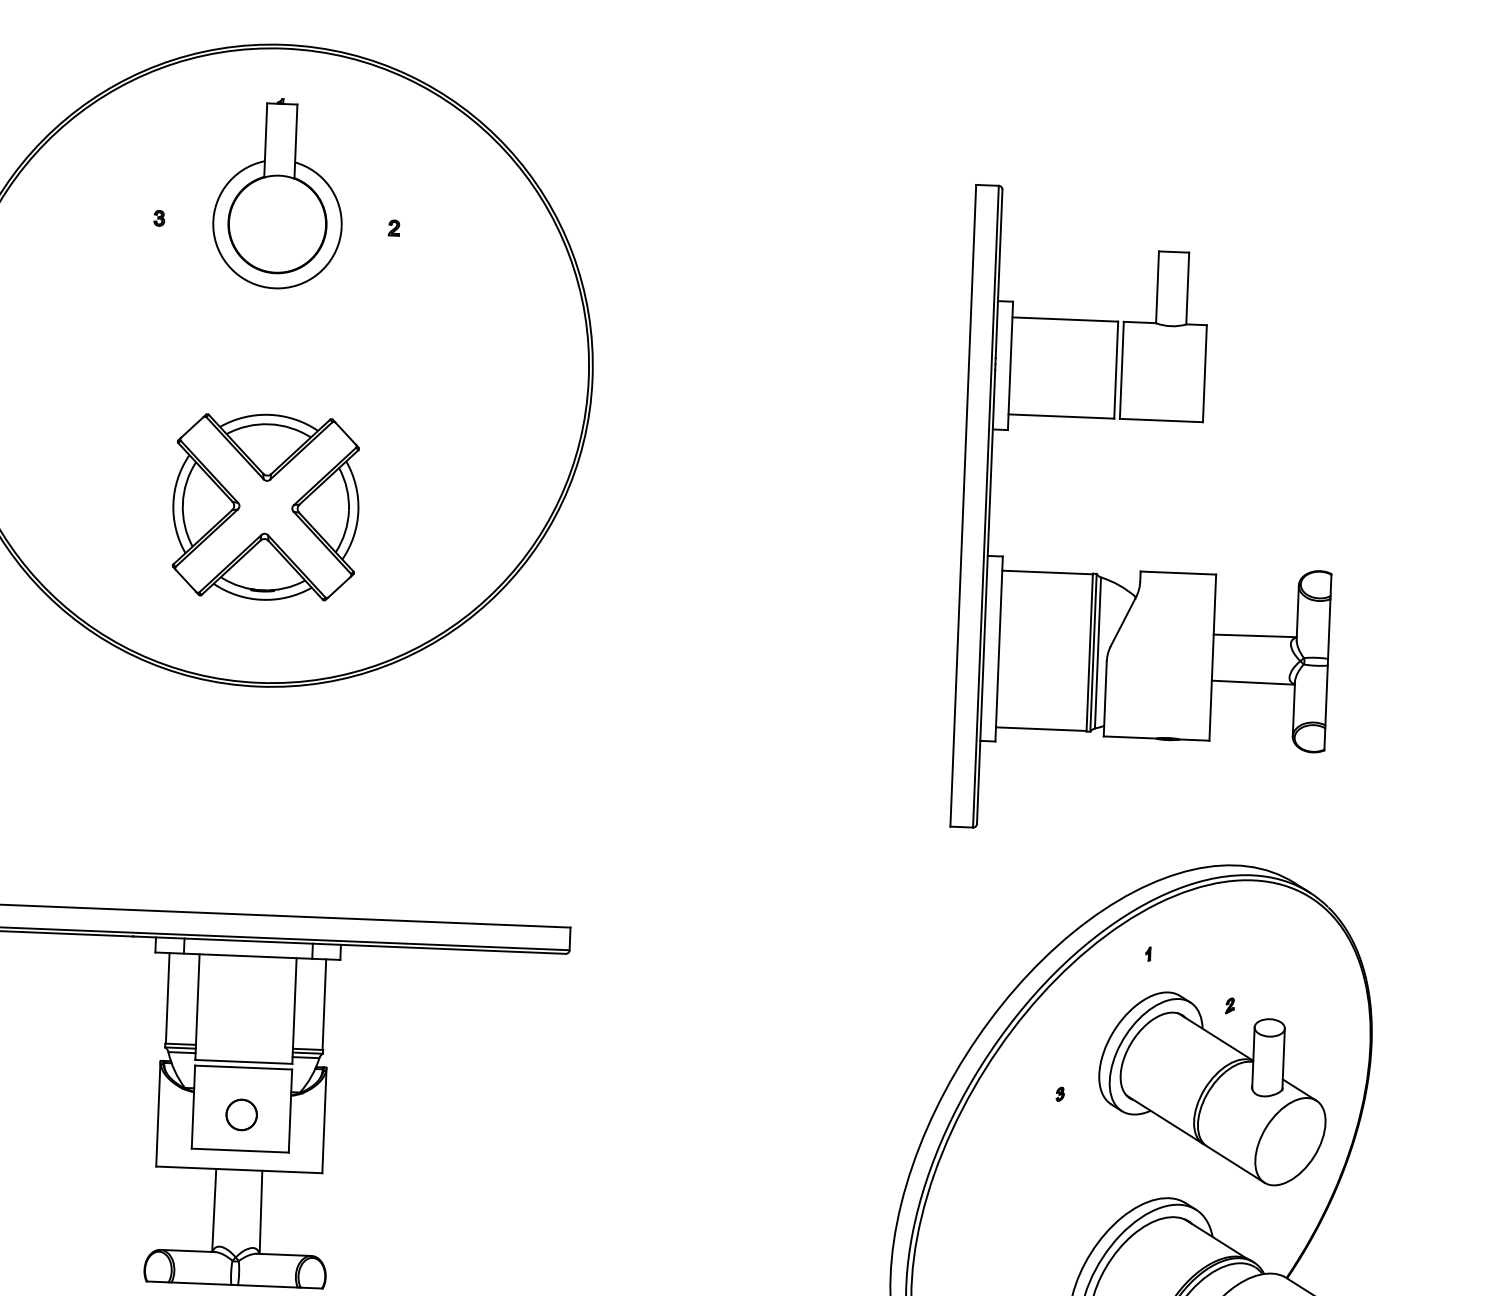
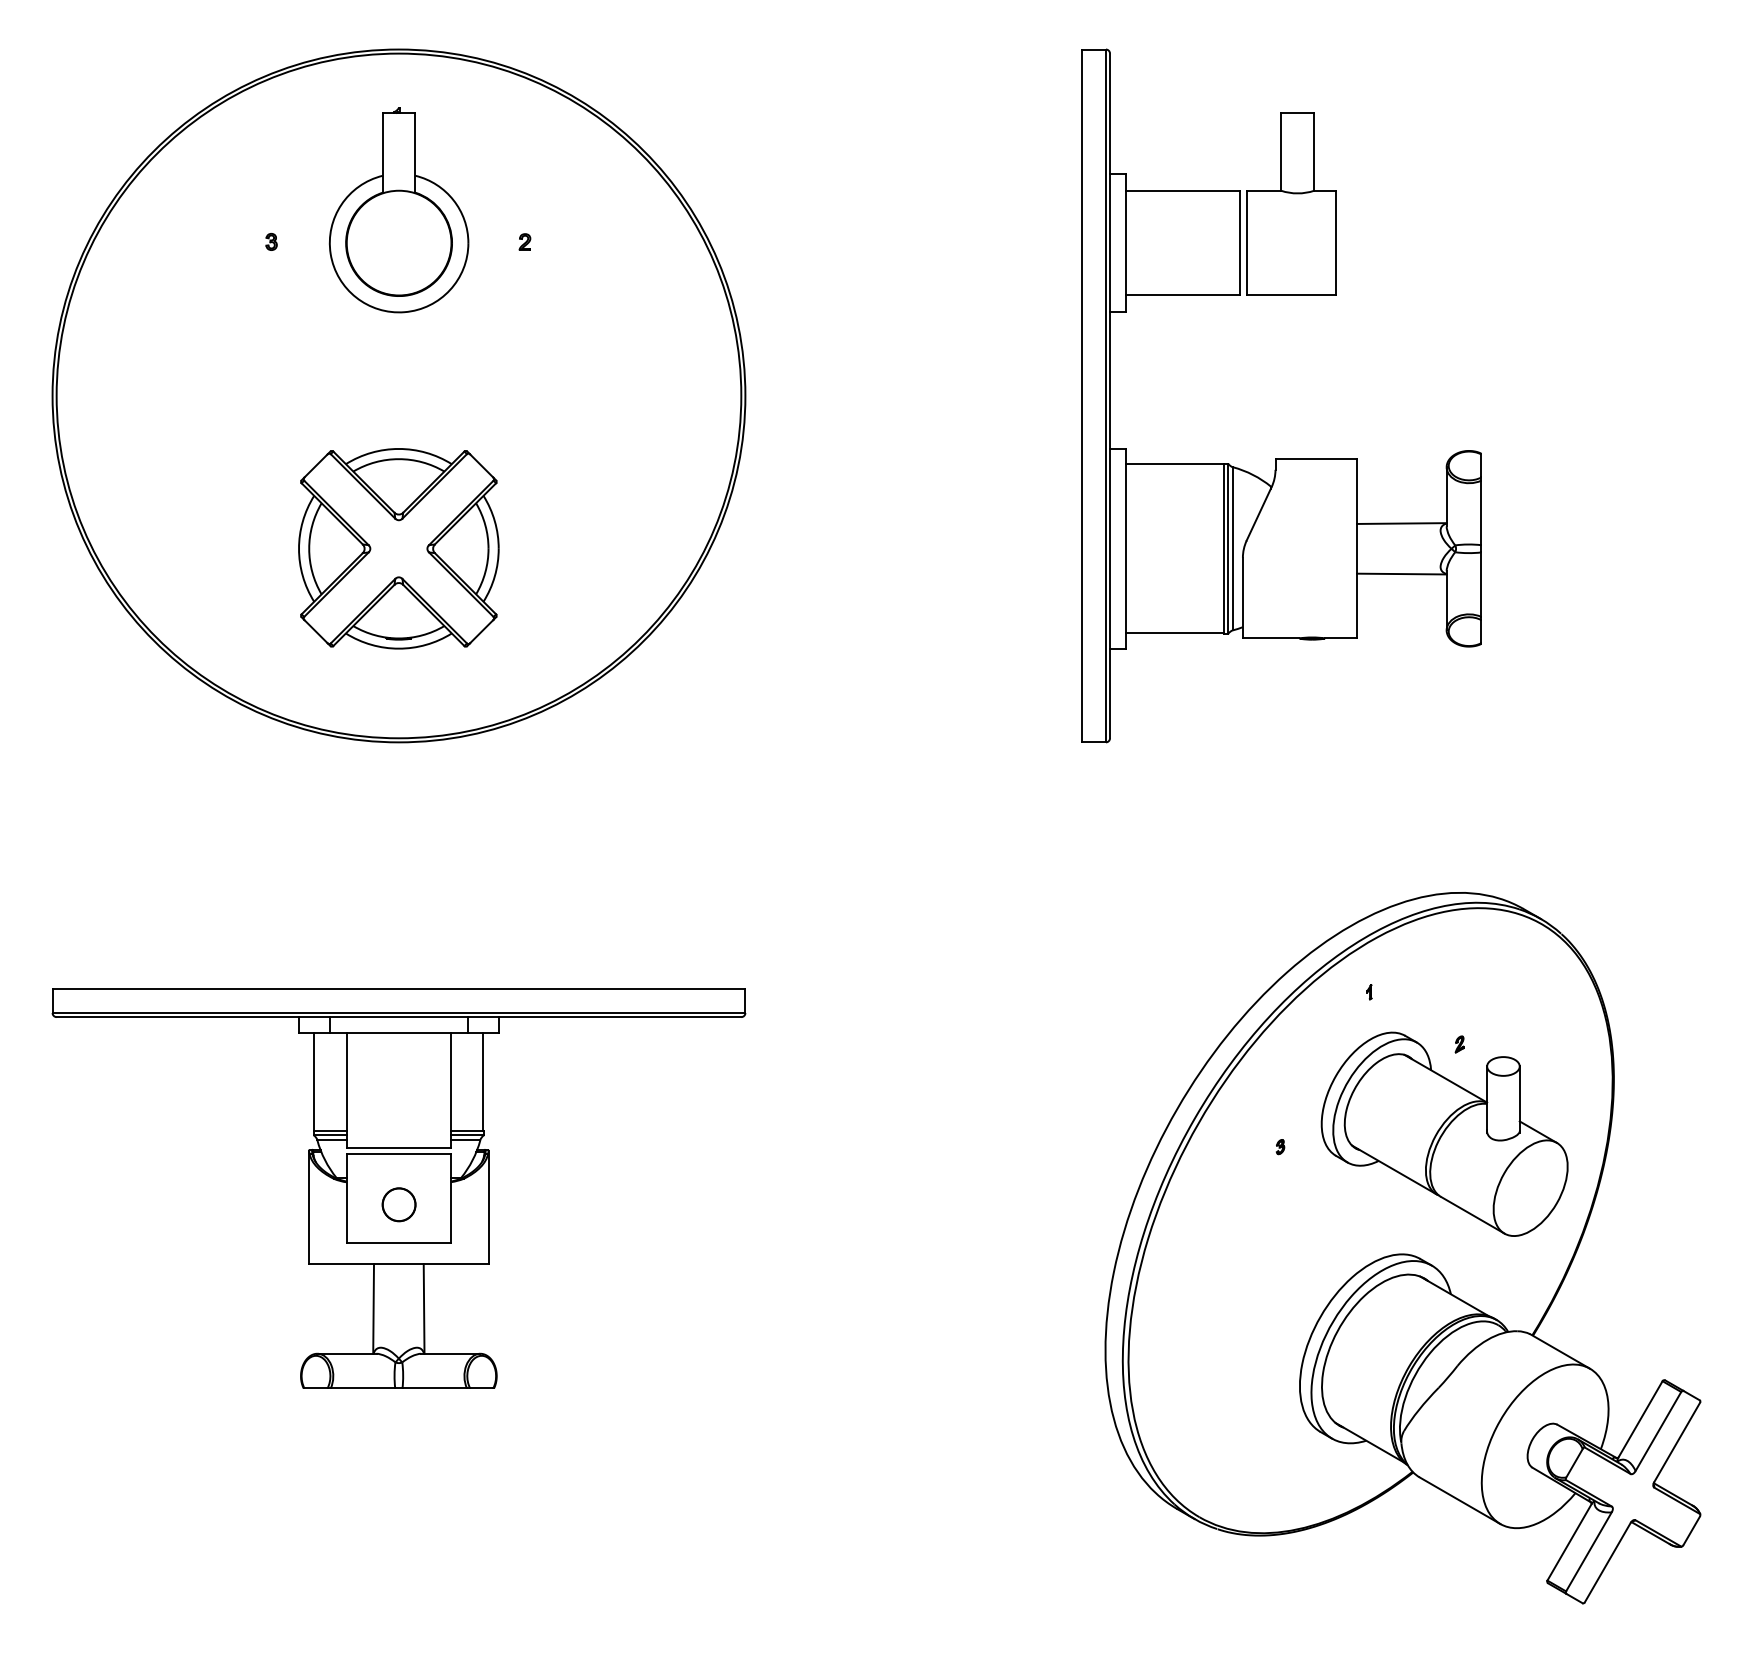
part: (1146, 571) -> (1281, 458), moved

